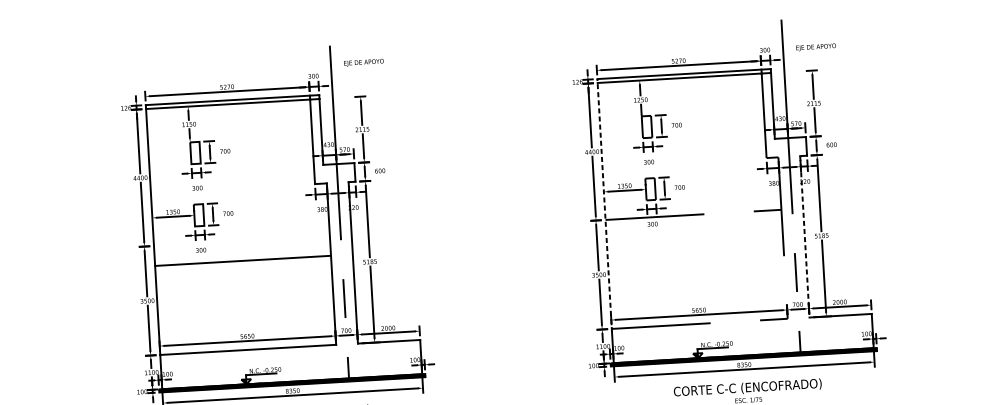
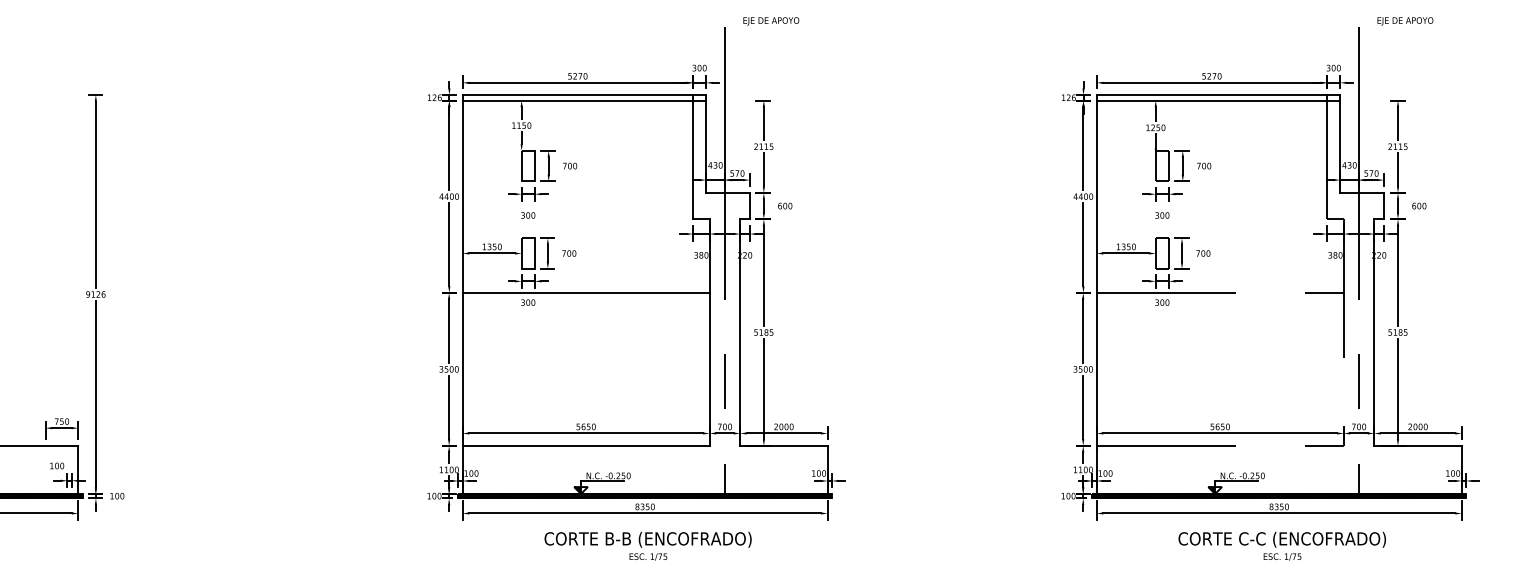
text: (816, 47) -> (1405, 21), moved
text: (364, 62) -> (771, 21), moved
line: (604, 205) -> (1096, 272), dashed -> solid
line: (805, 237) -> (1374, 333), dashed -> solid
line: (242, 260) -> (585, 292), moved

